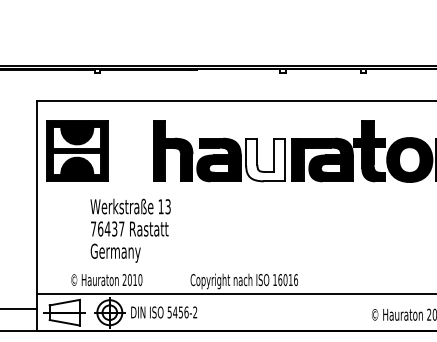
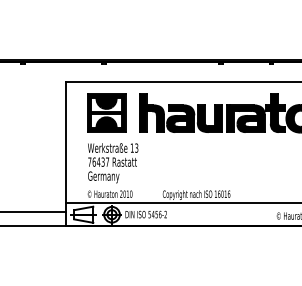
part: (77, 150) -> (106, 112), moved
fill: (264, 159) -> (209, 118), added
text: (131, 231) -> (113, 163), moved

